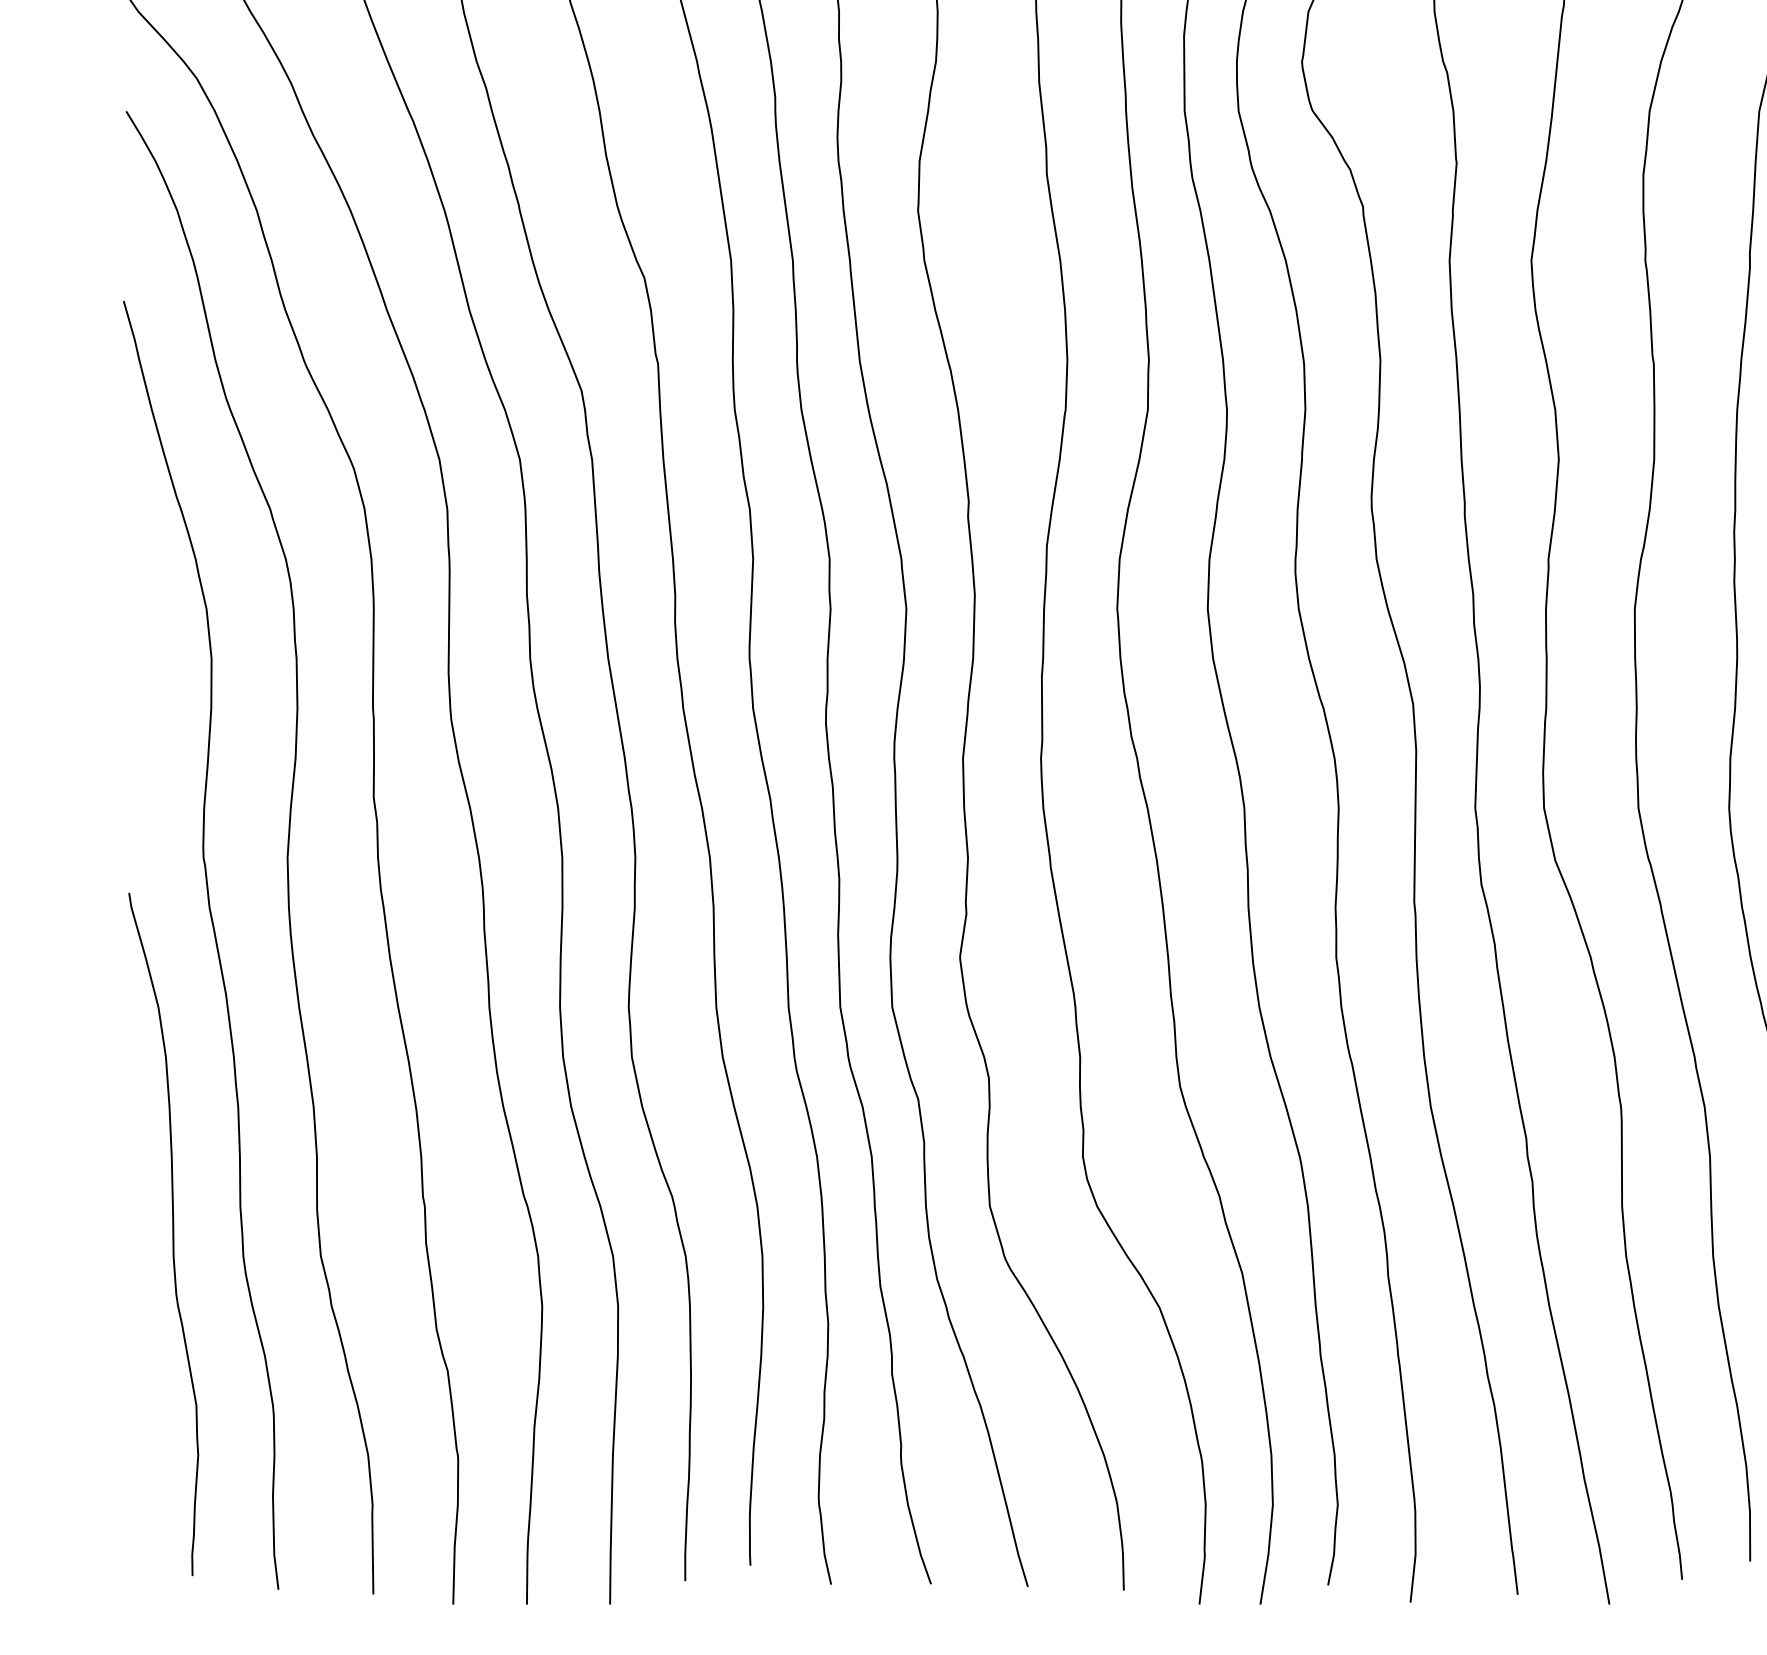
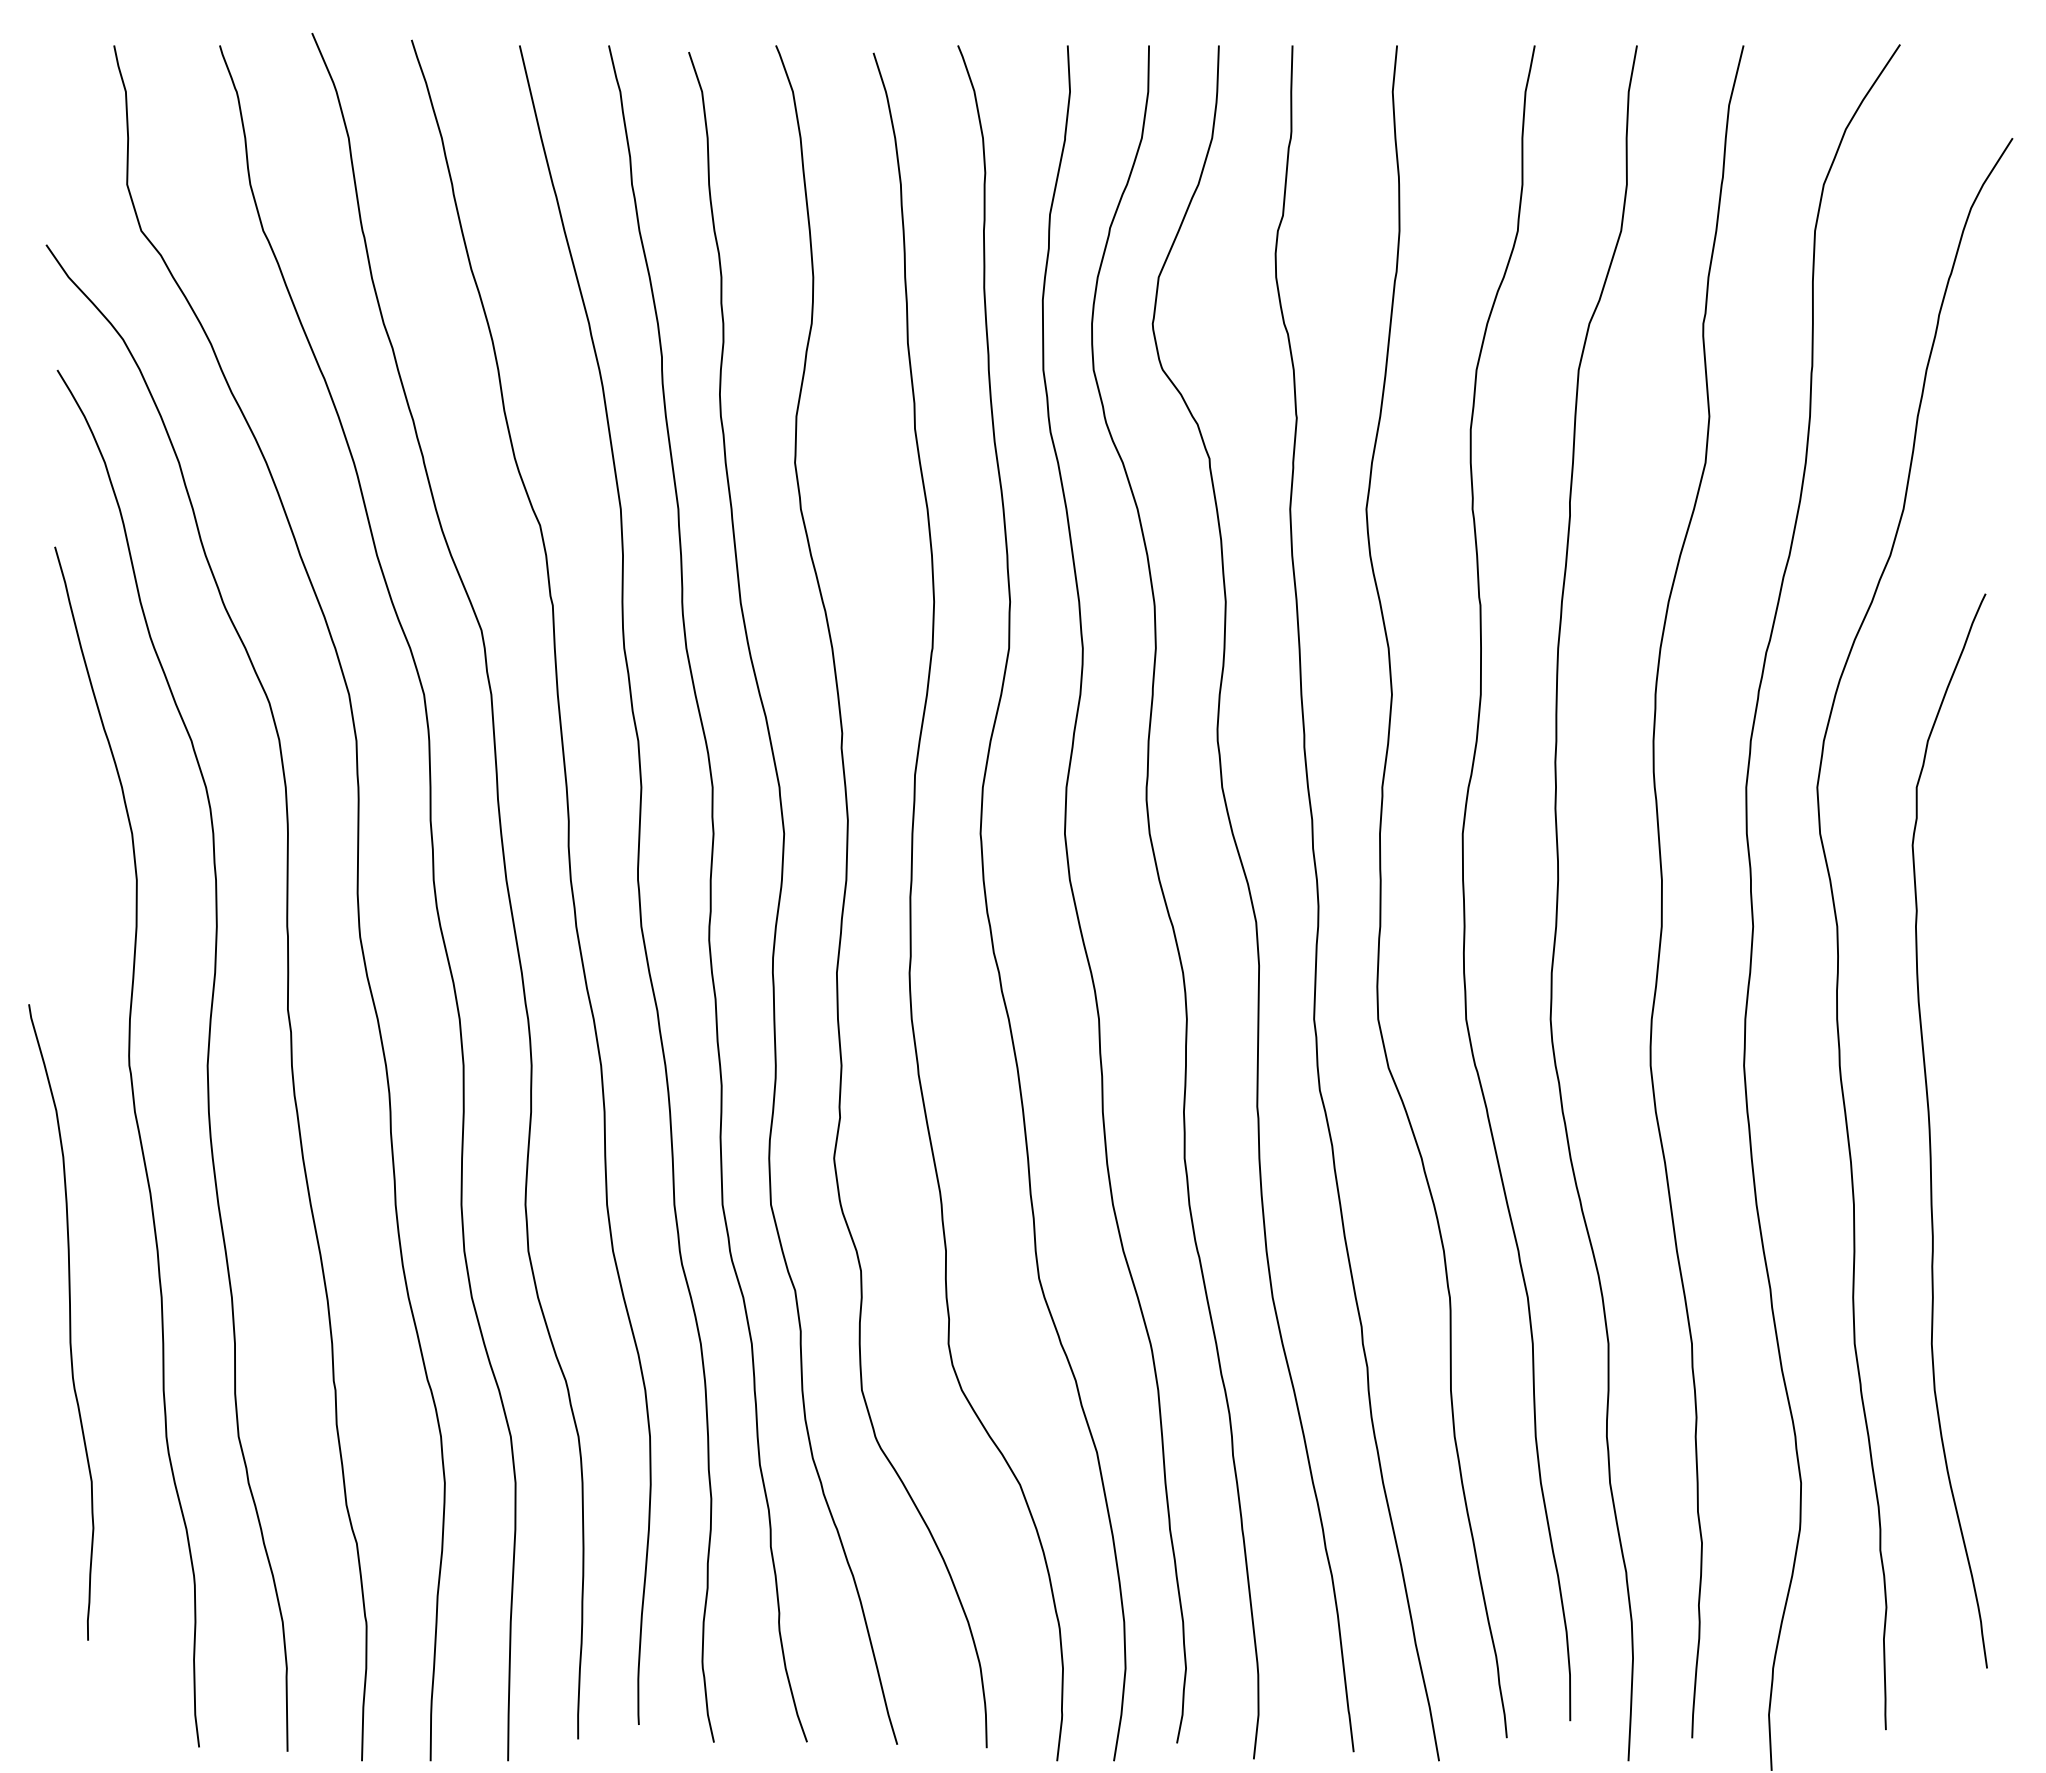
curve: (172, 1234) -> (69, 1322), moved

